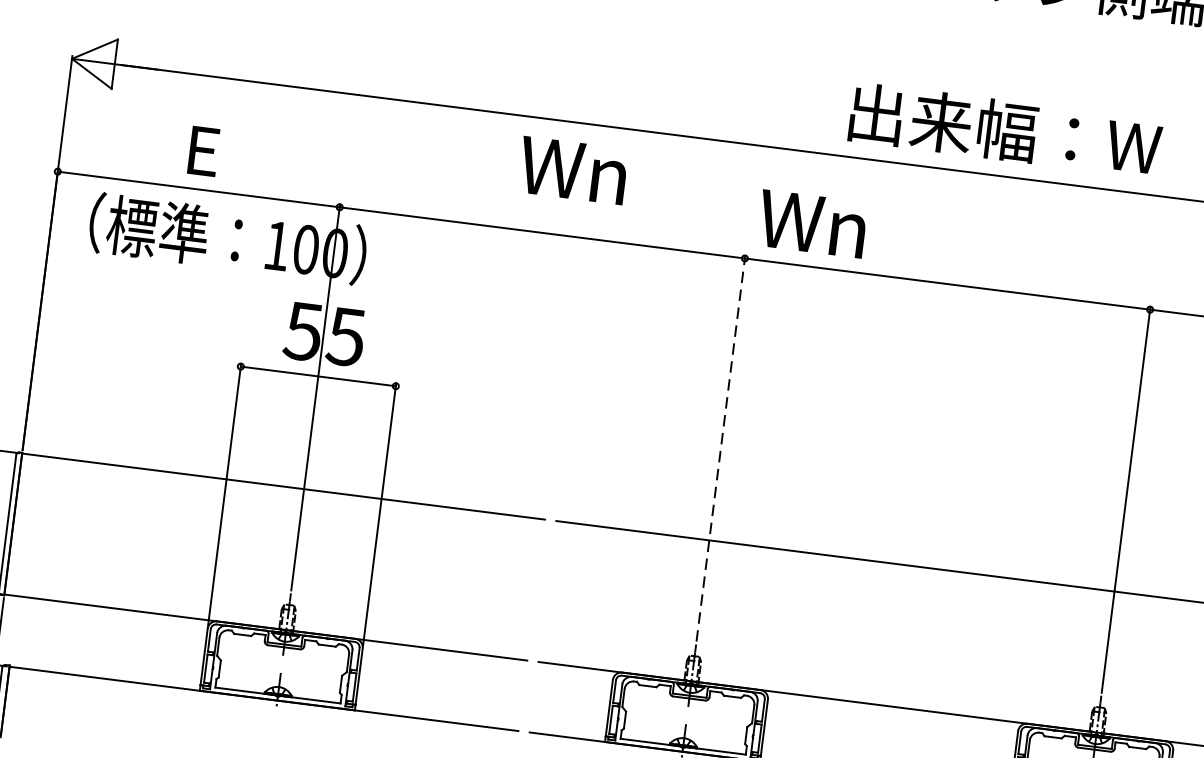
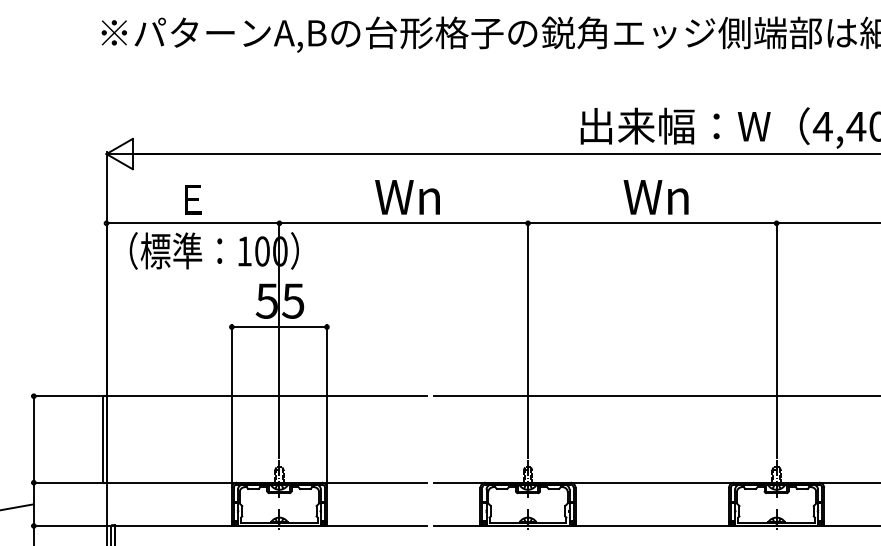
text: (572, 170) -> (407, 197), moved
text: (811, 224) -> (655, 197), moved
line: (721, 447) -> (528, 339), dashed -> solid

